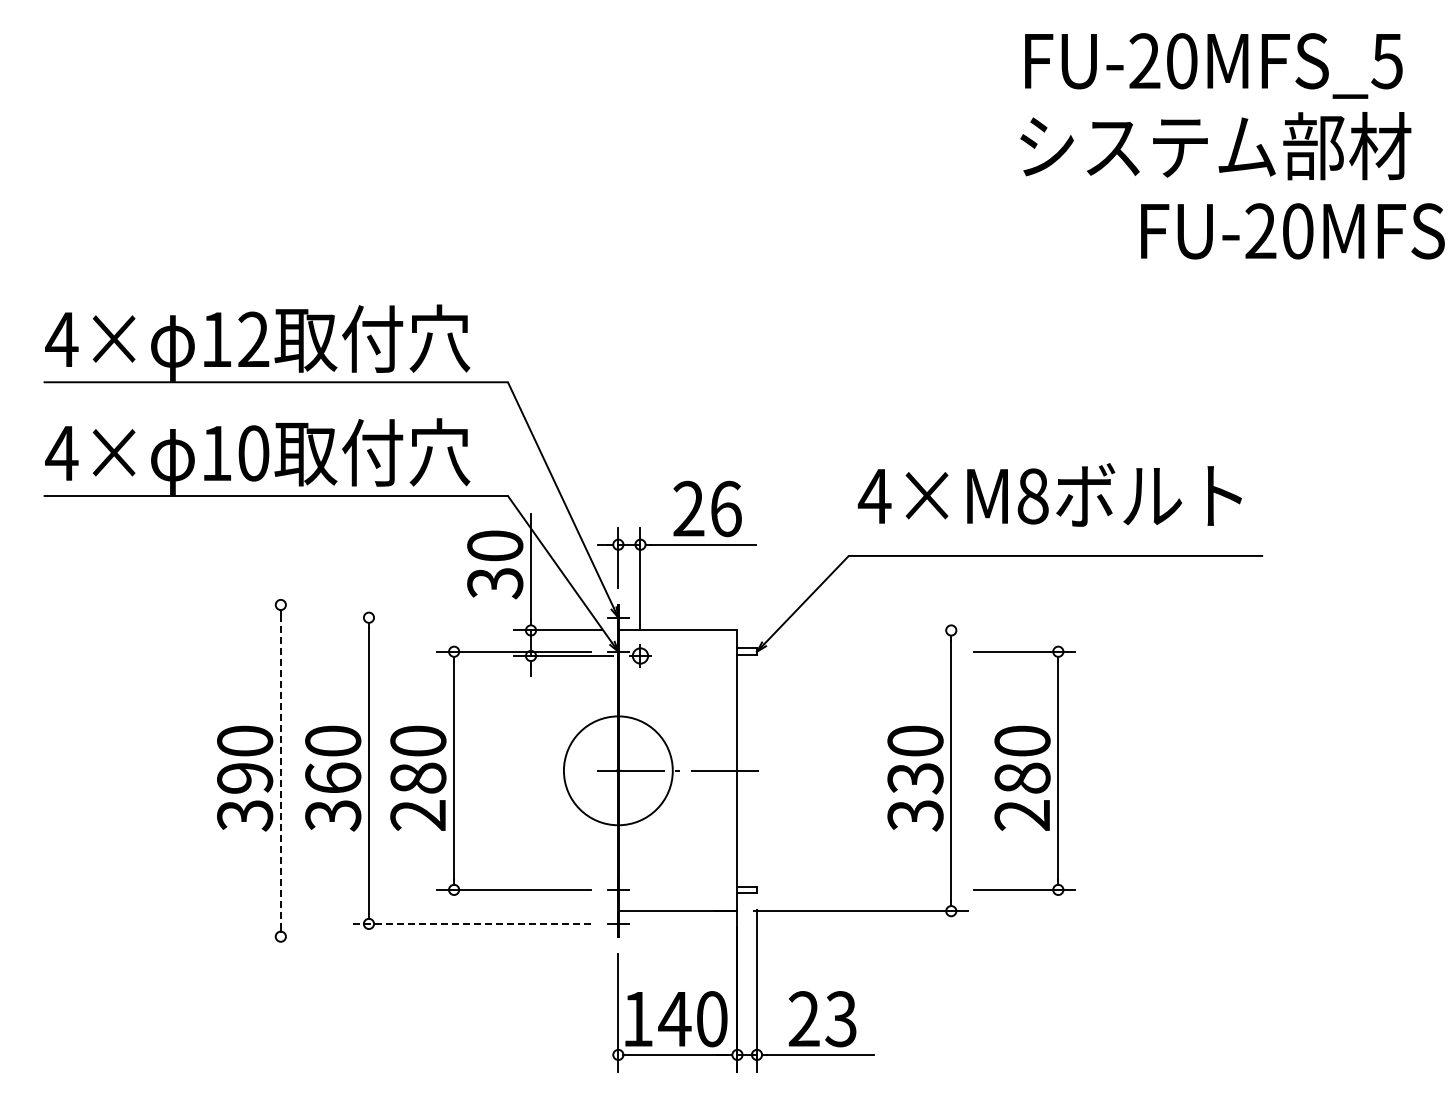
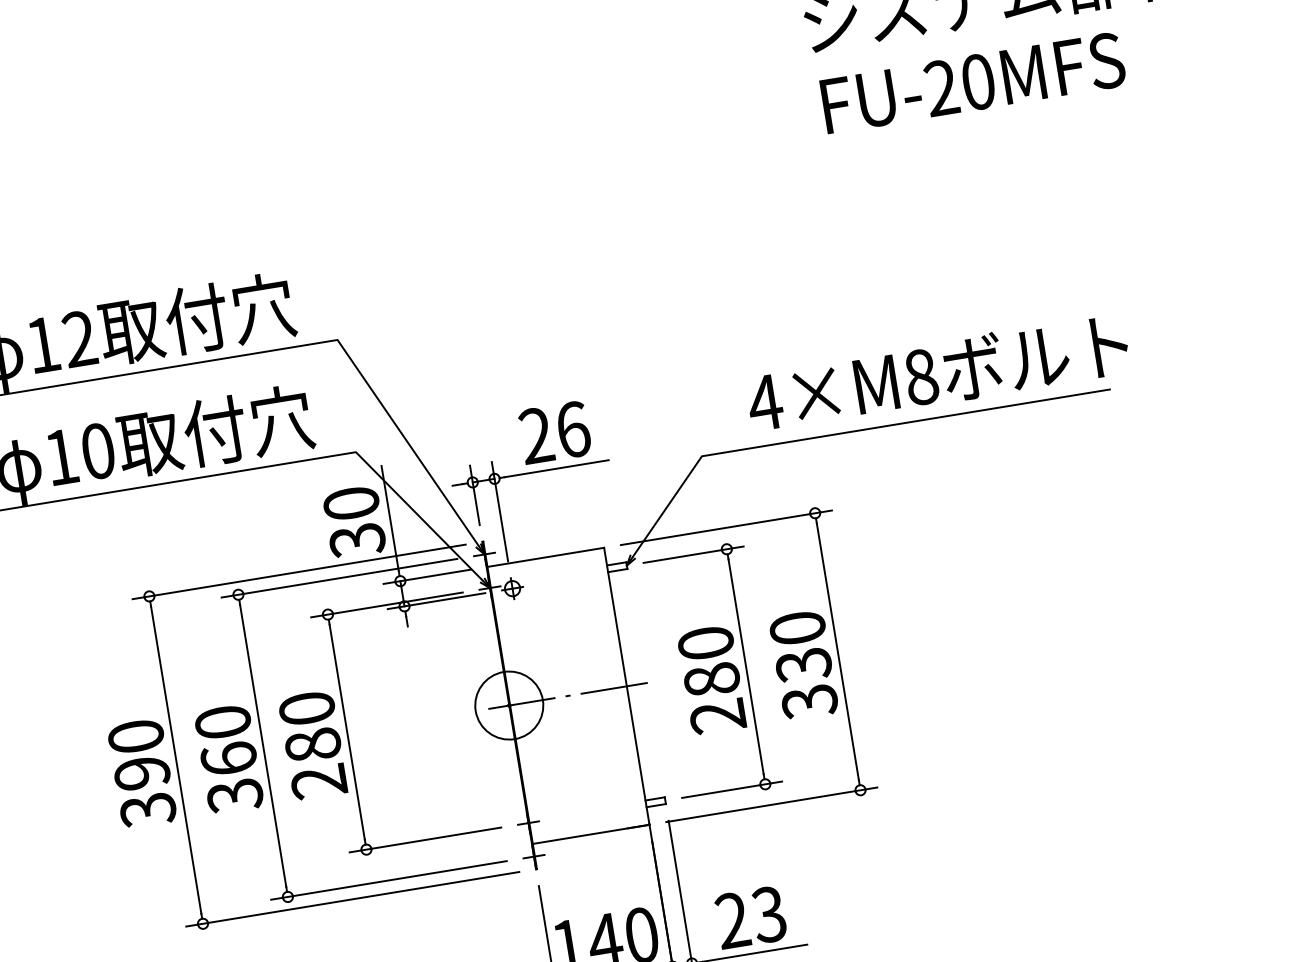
text: (1292, 231) -> (972, 83), moved
text: (1049, 494) -> (937, 372), moved
line: (432, 604) -> (298, 571), added
line: (470, 617) -> (338, 578), added
line: (861, 630) -> (726, 527), added
line: (280, 770) -> (175, 759), dashed -> solid
circle: (618, 770) -> (509, 705), size x0.62
part: (1024, 770) -> (712, 671), moved
line: (470, 923) -> (388, 880), dashed -> solid
line: (432, 936) -> (352, 899), added

